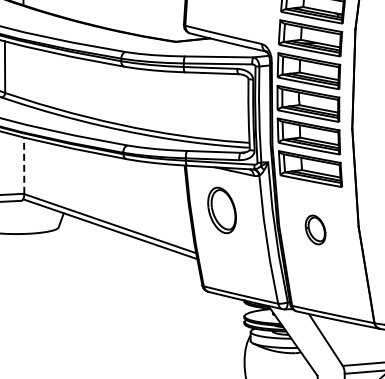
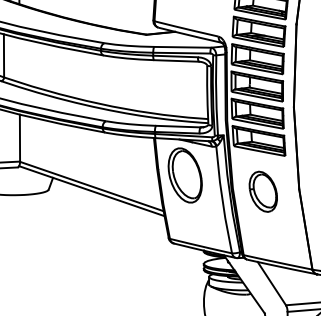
line: (24, 165) -> (20, 137), dashed -> solid
part: (221, 210) -> (184, 175), size x1.43
part: (315, 229) -> (263, 191), size x1.67

